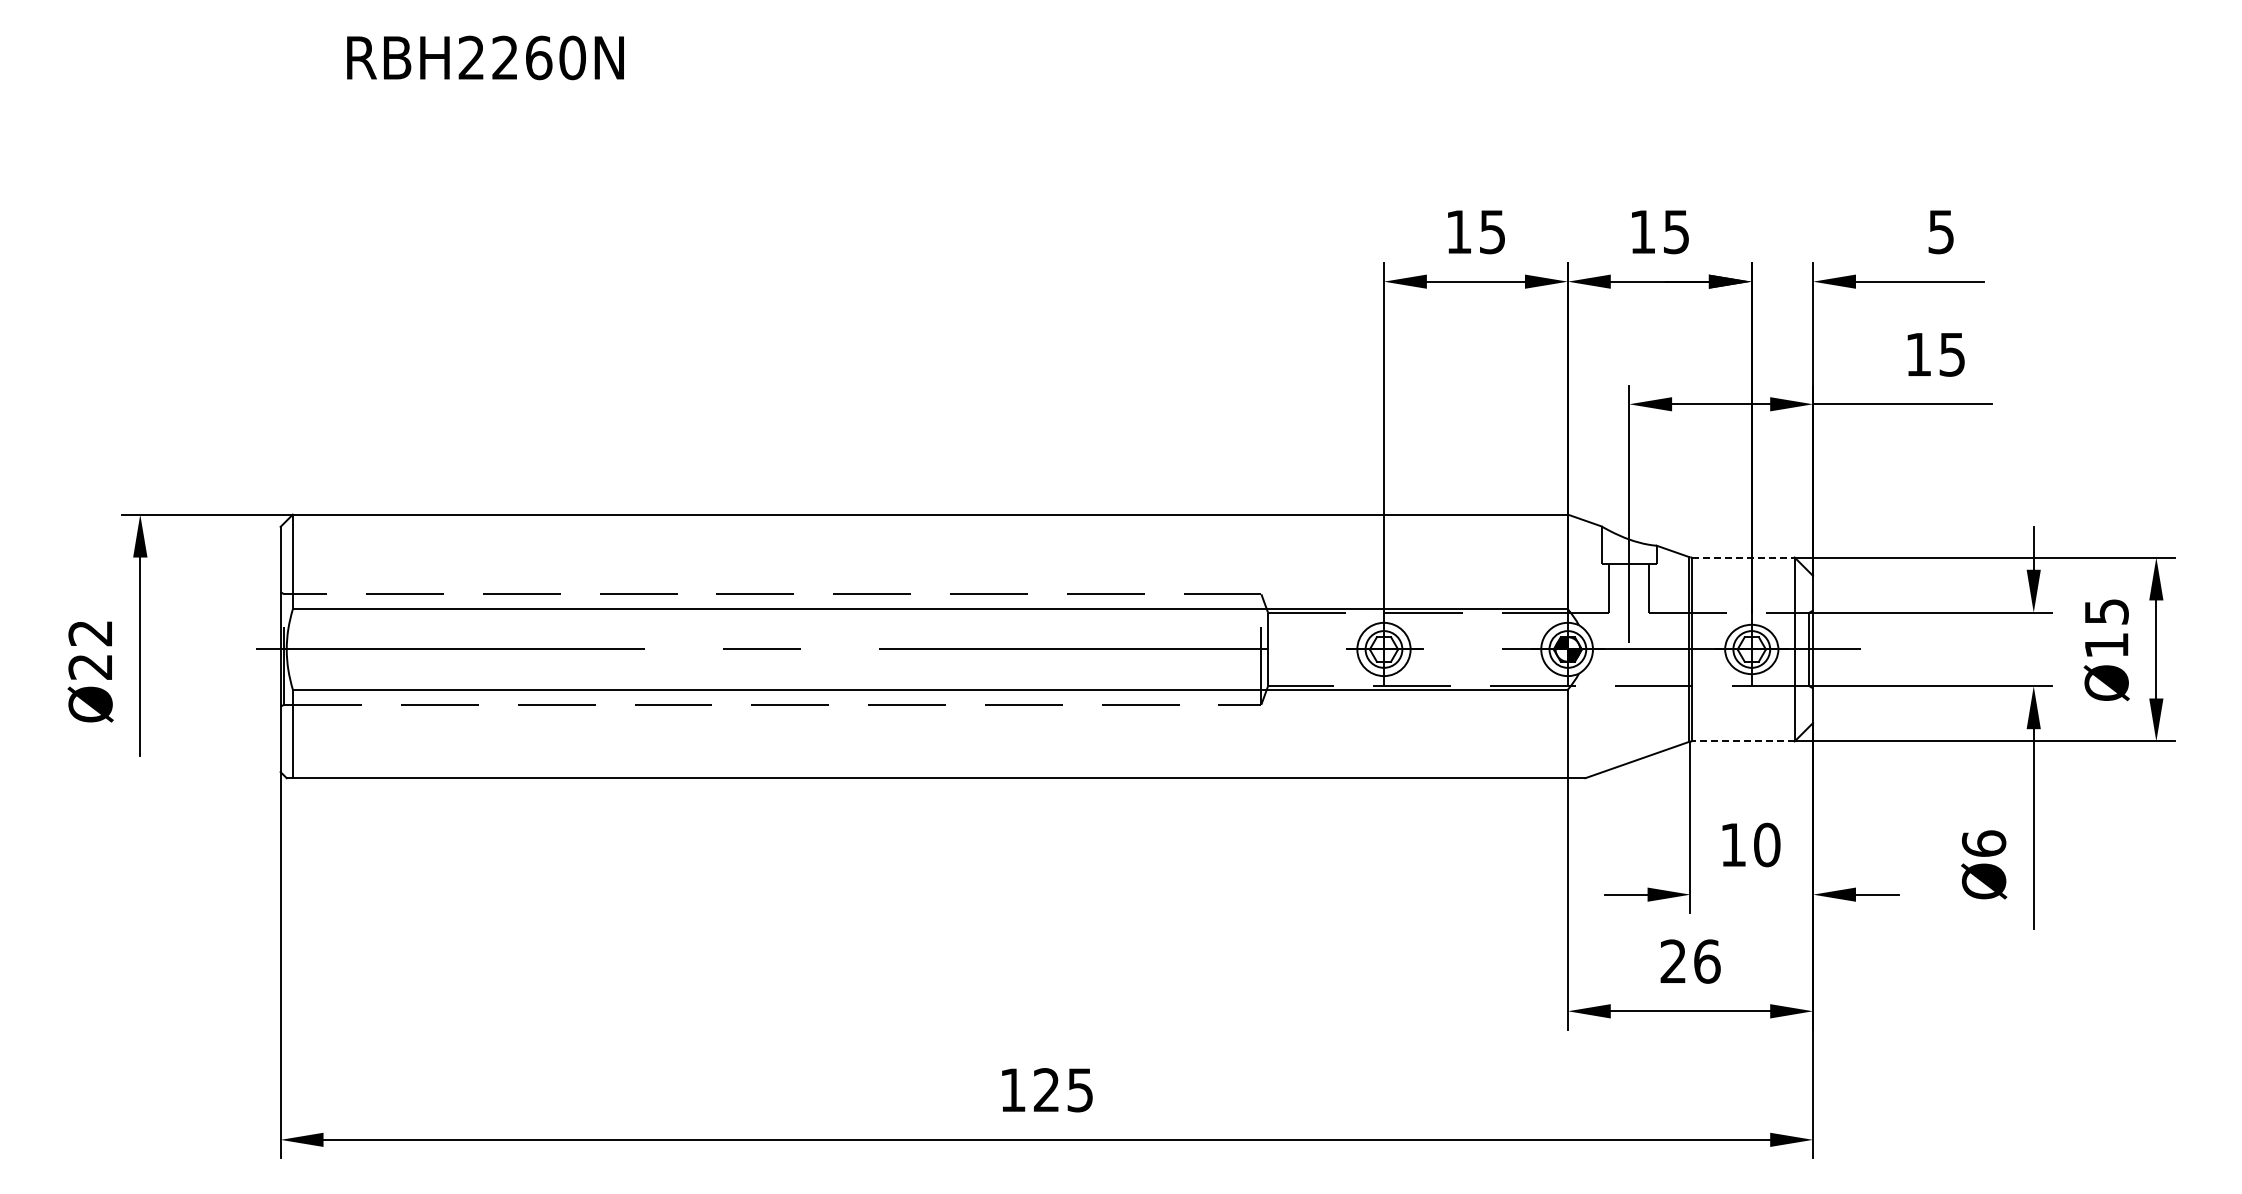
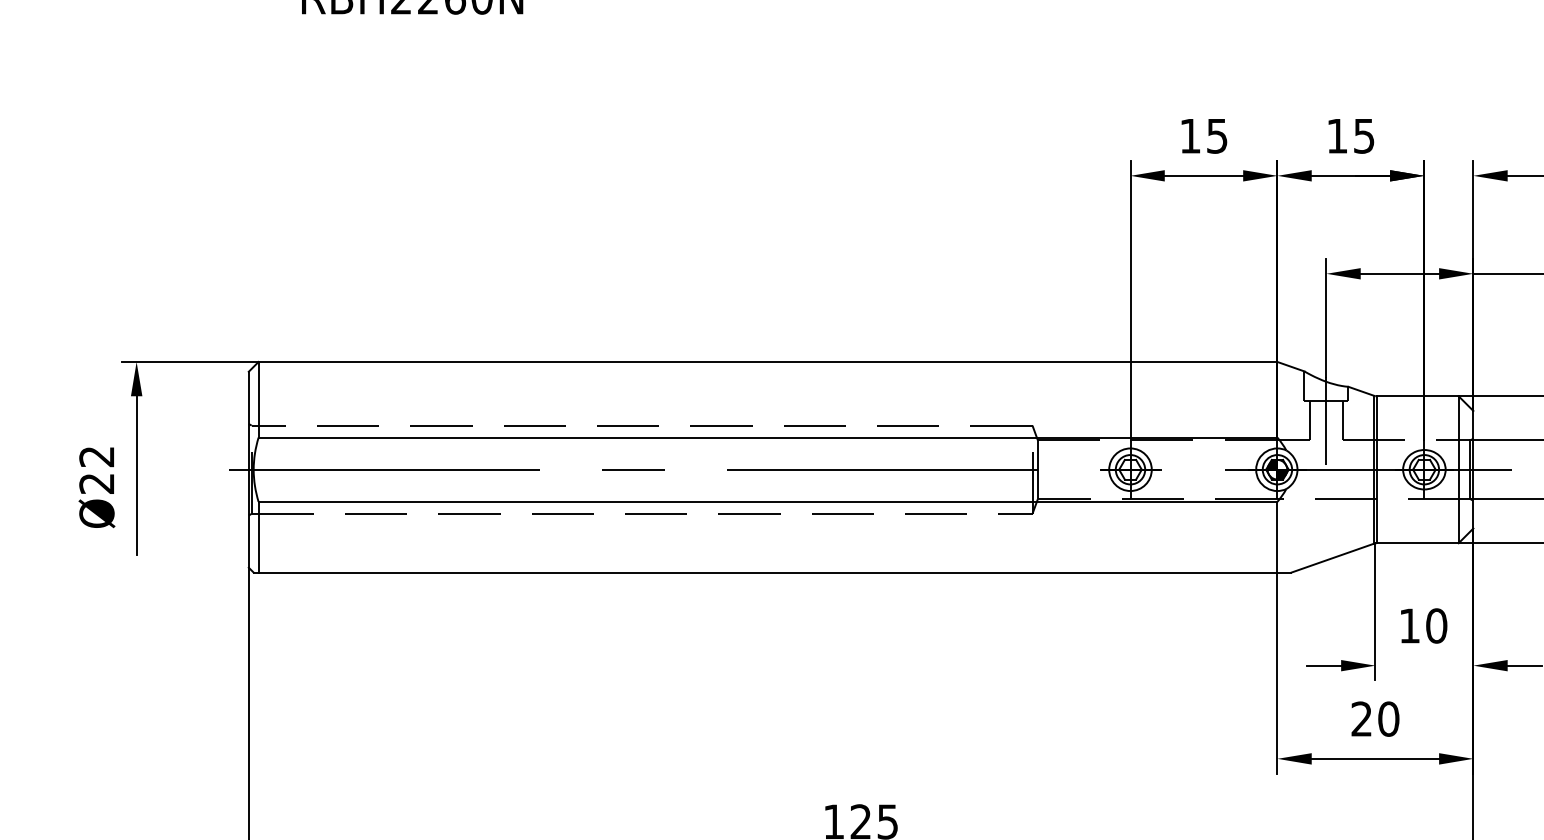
line: (1743, 557) -> (1417, 396), dashed -> solid
line: (1742, 741) -> (1416, 543), dashed -> solid
text: (1707, 961) -> (1389, 719), 26 -> 20

